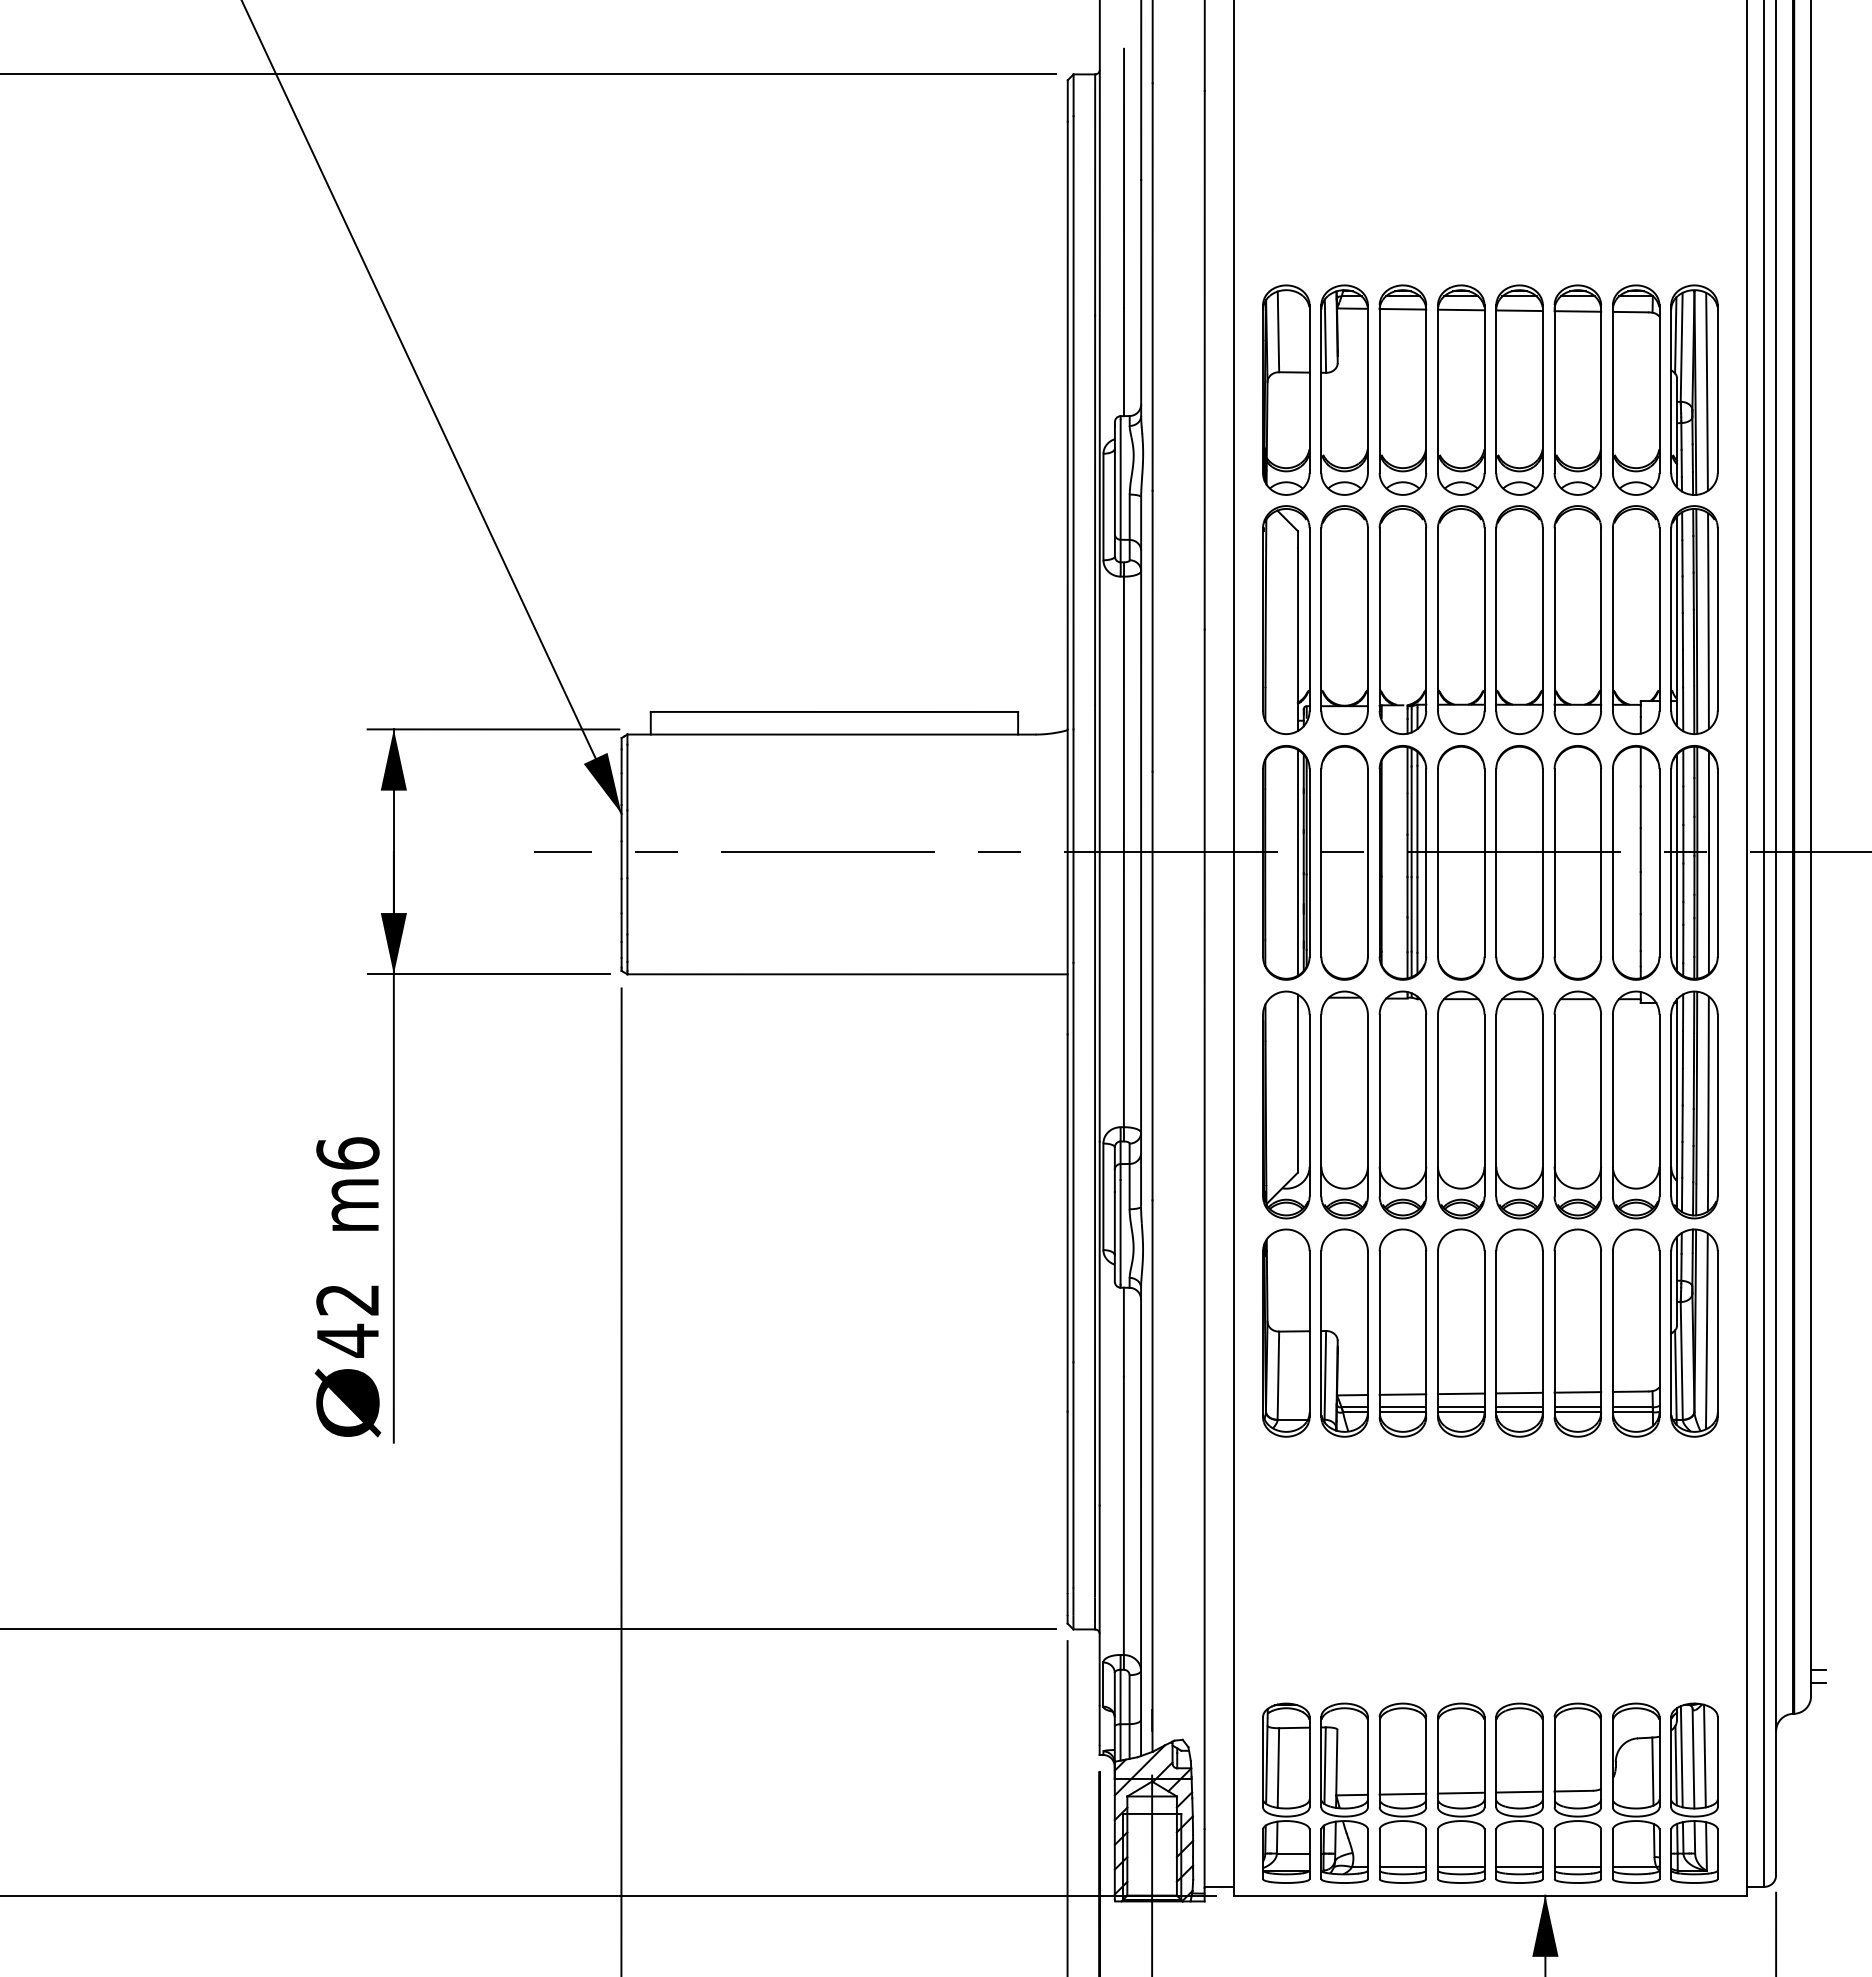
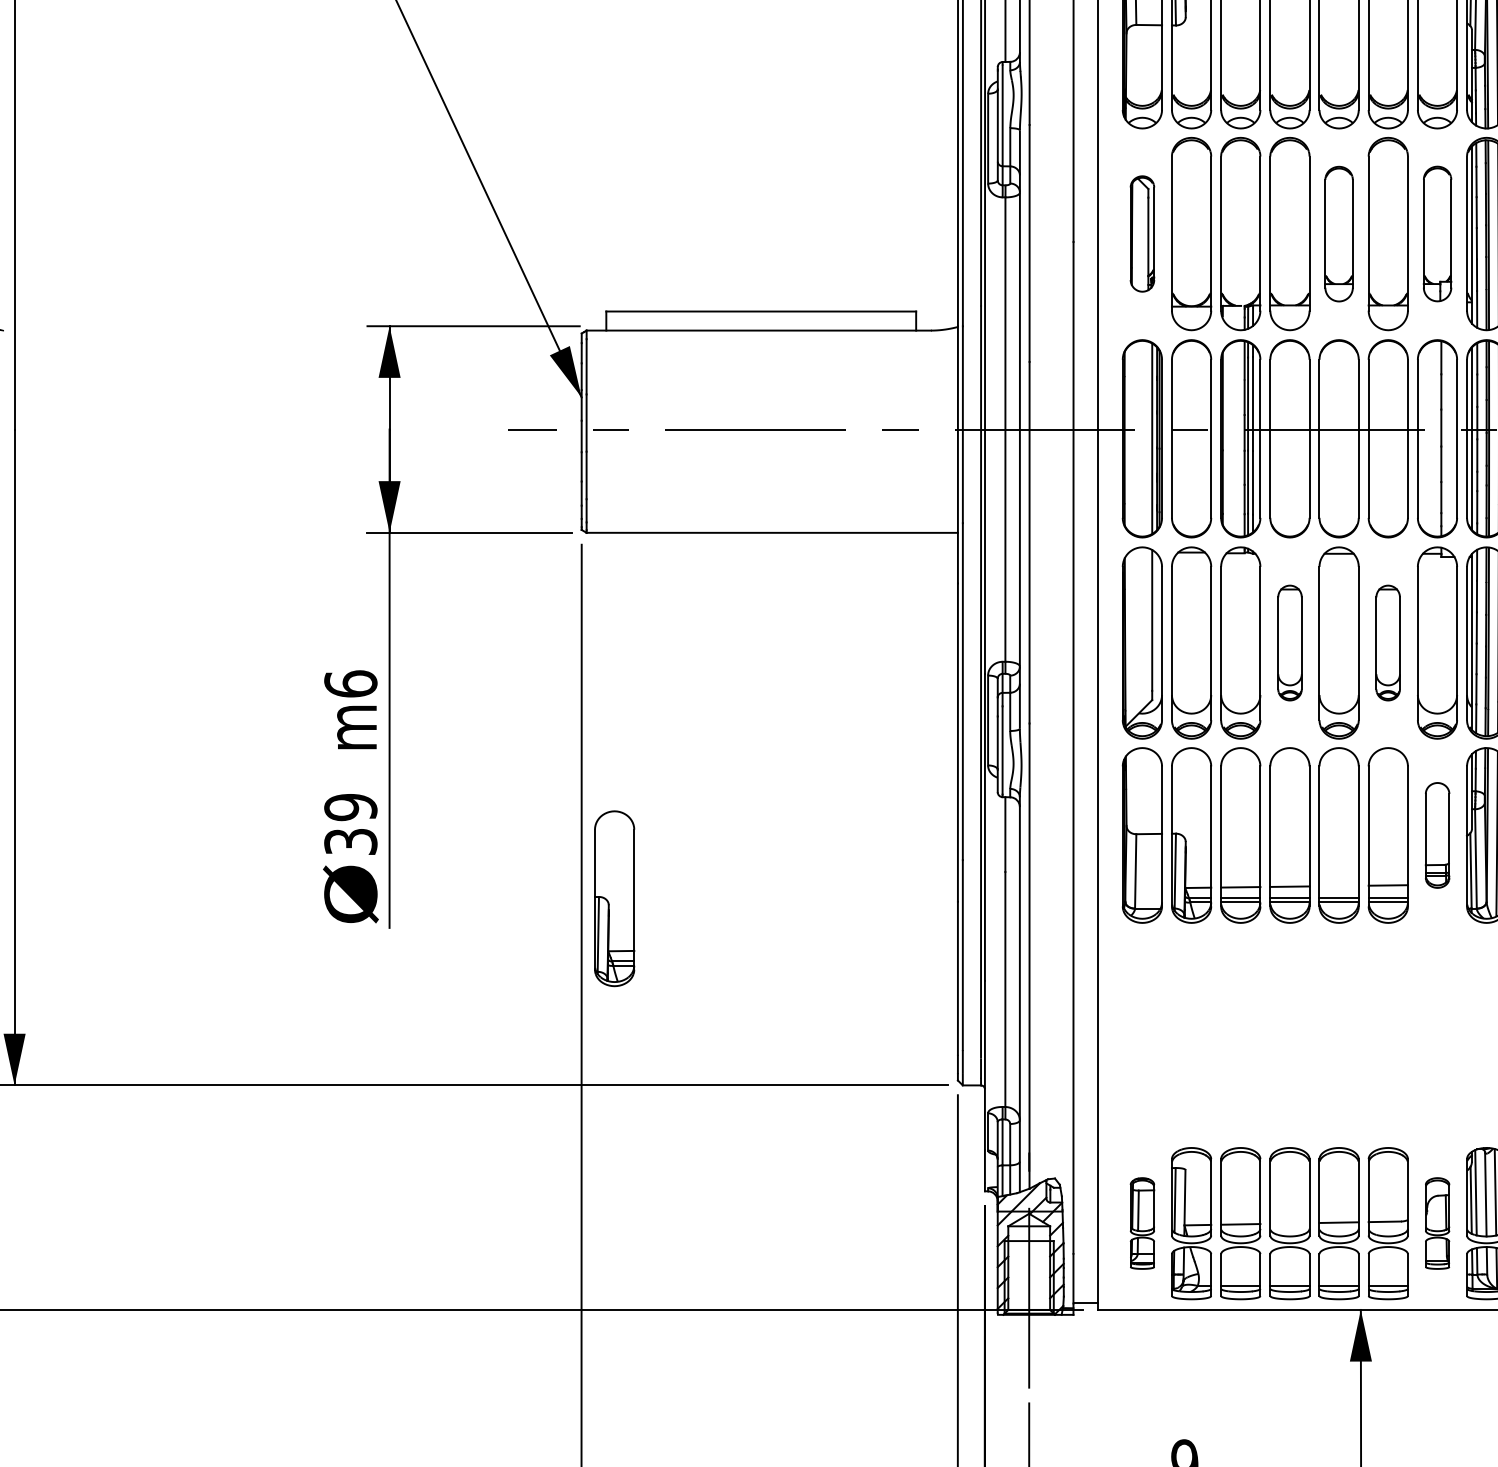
part: (1286, 619) -> (1142, 233), size x0.6
part: (1636, 619) -> (1437, 233), size x0.7
part: (1519, 620) -> (1339, 234), size x0.7
part: (1461, 1104) -> (1290, 642), size x0.6
part: (1577, 1104) -> (1388, 642), size x0.6
text: (347, 1320) -> (350, 824), 42 -> 39
part: (1636, 1332) -> (1437, 834), size x0.6
line: (1519, 1392) -> (1339, 885), removed
part: (660, 1407) -> (614, 898), added
part: (1286, 1792) -> (1142, 1222), size x0.6
line: (1460, 1792) -> (1289, 1222), removed
part: (1636, 1792) -> (1437, 1222), size x0.6

